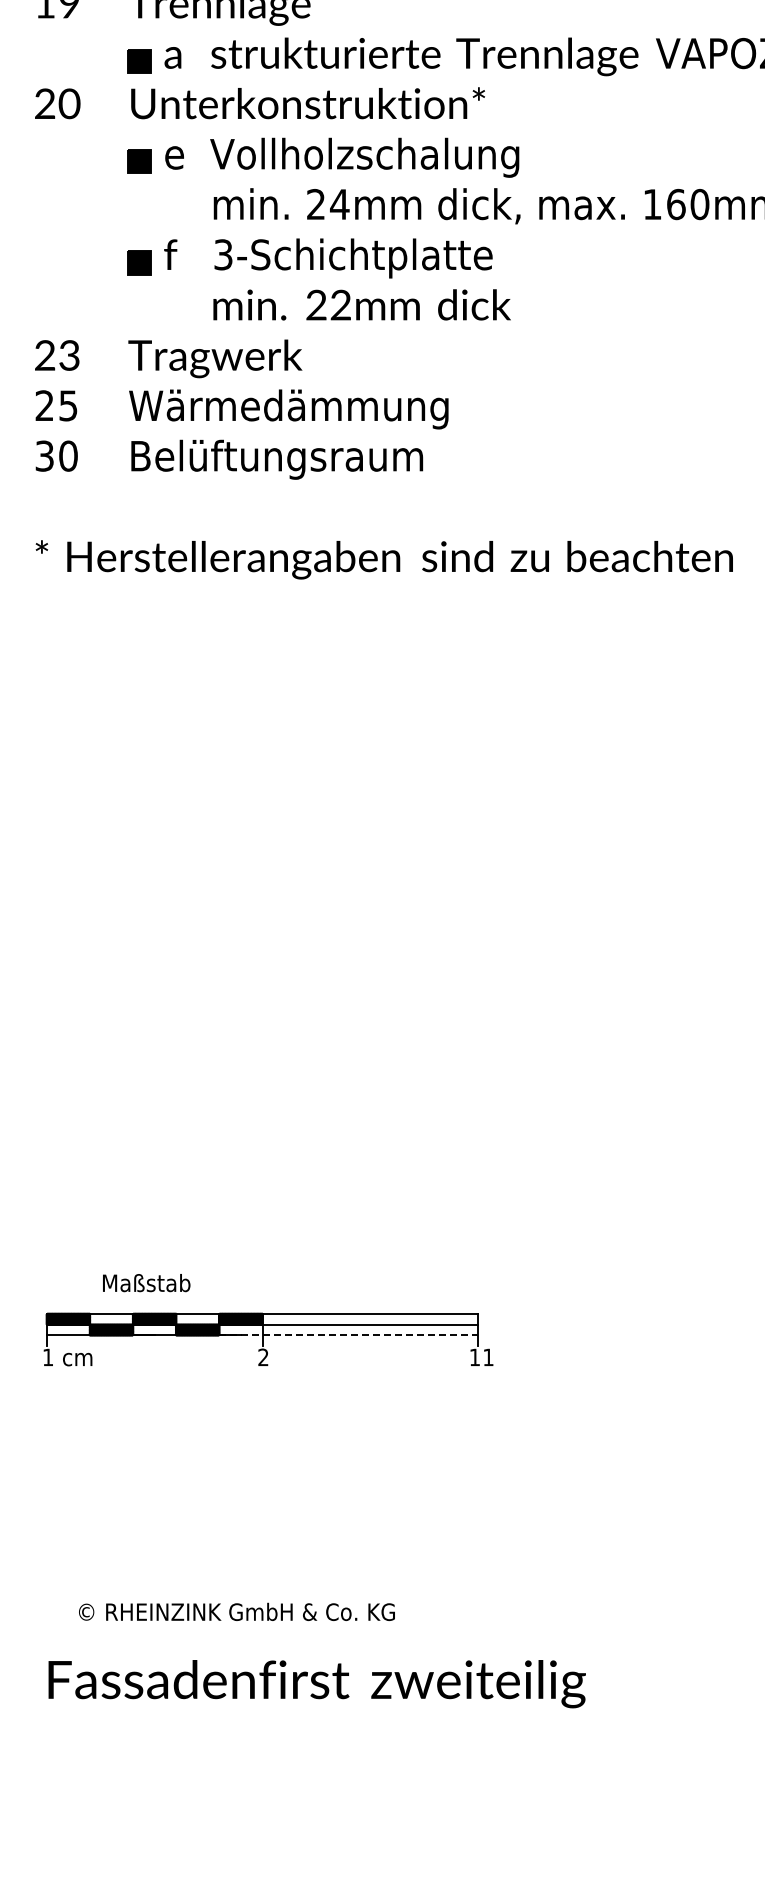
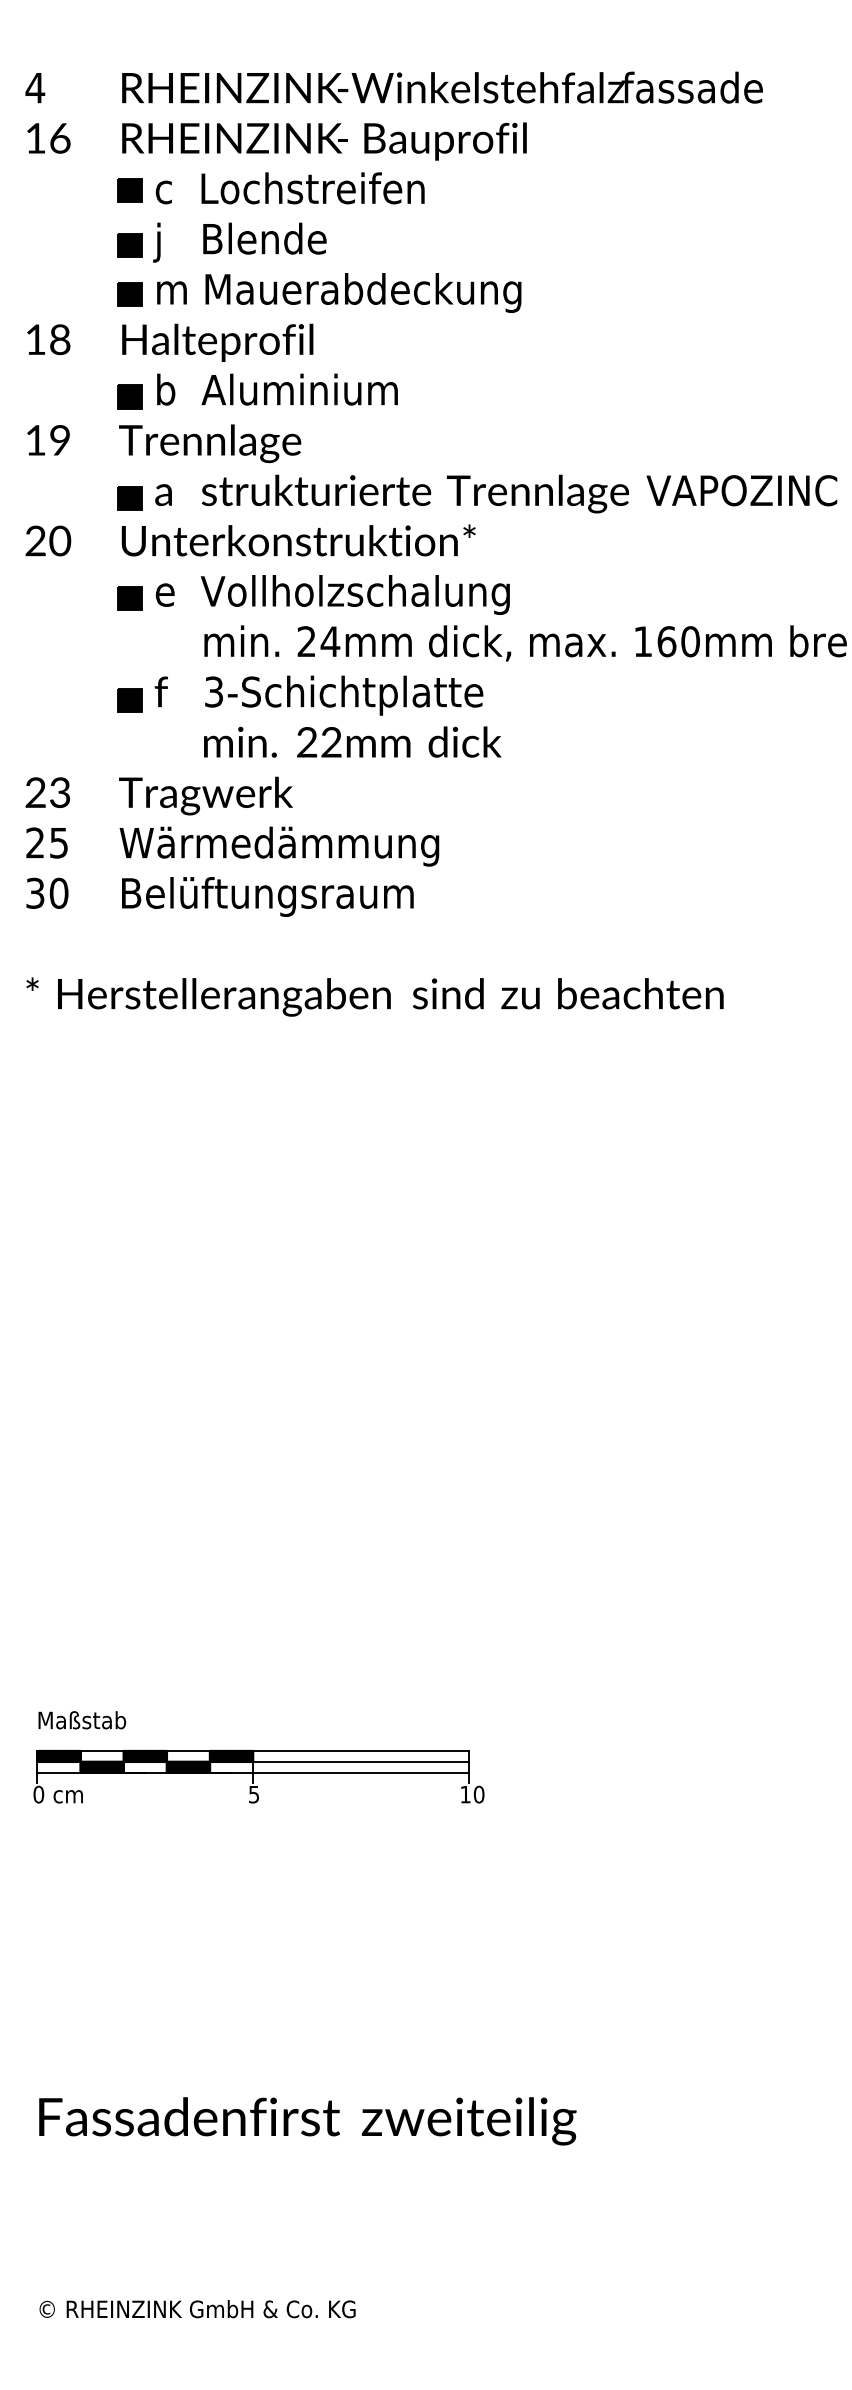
text: (146, 1283) -> (82, 1720), moved
line: (348, 1335) -> (339, 1772), dashed -> solid
text: (47, 1357) -> (38, 1794), 1 -> 0
text: (262, 1357) -> (253, 1794), 2 -> 5
text: (487, 1357) -> (478, 1794), 11 -> 10
text: (236, 1612) -> (197, 2309), moved

